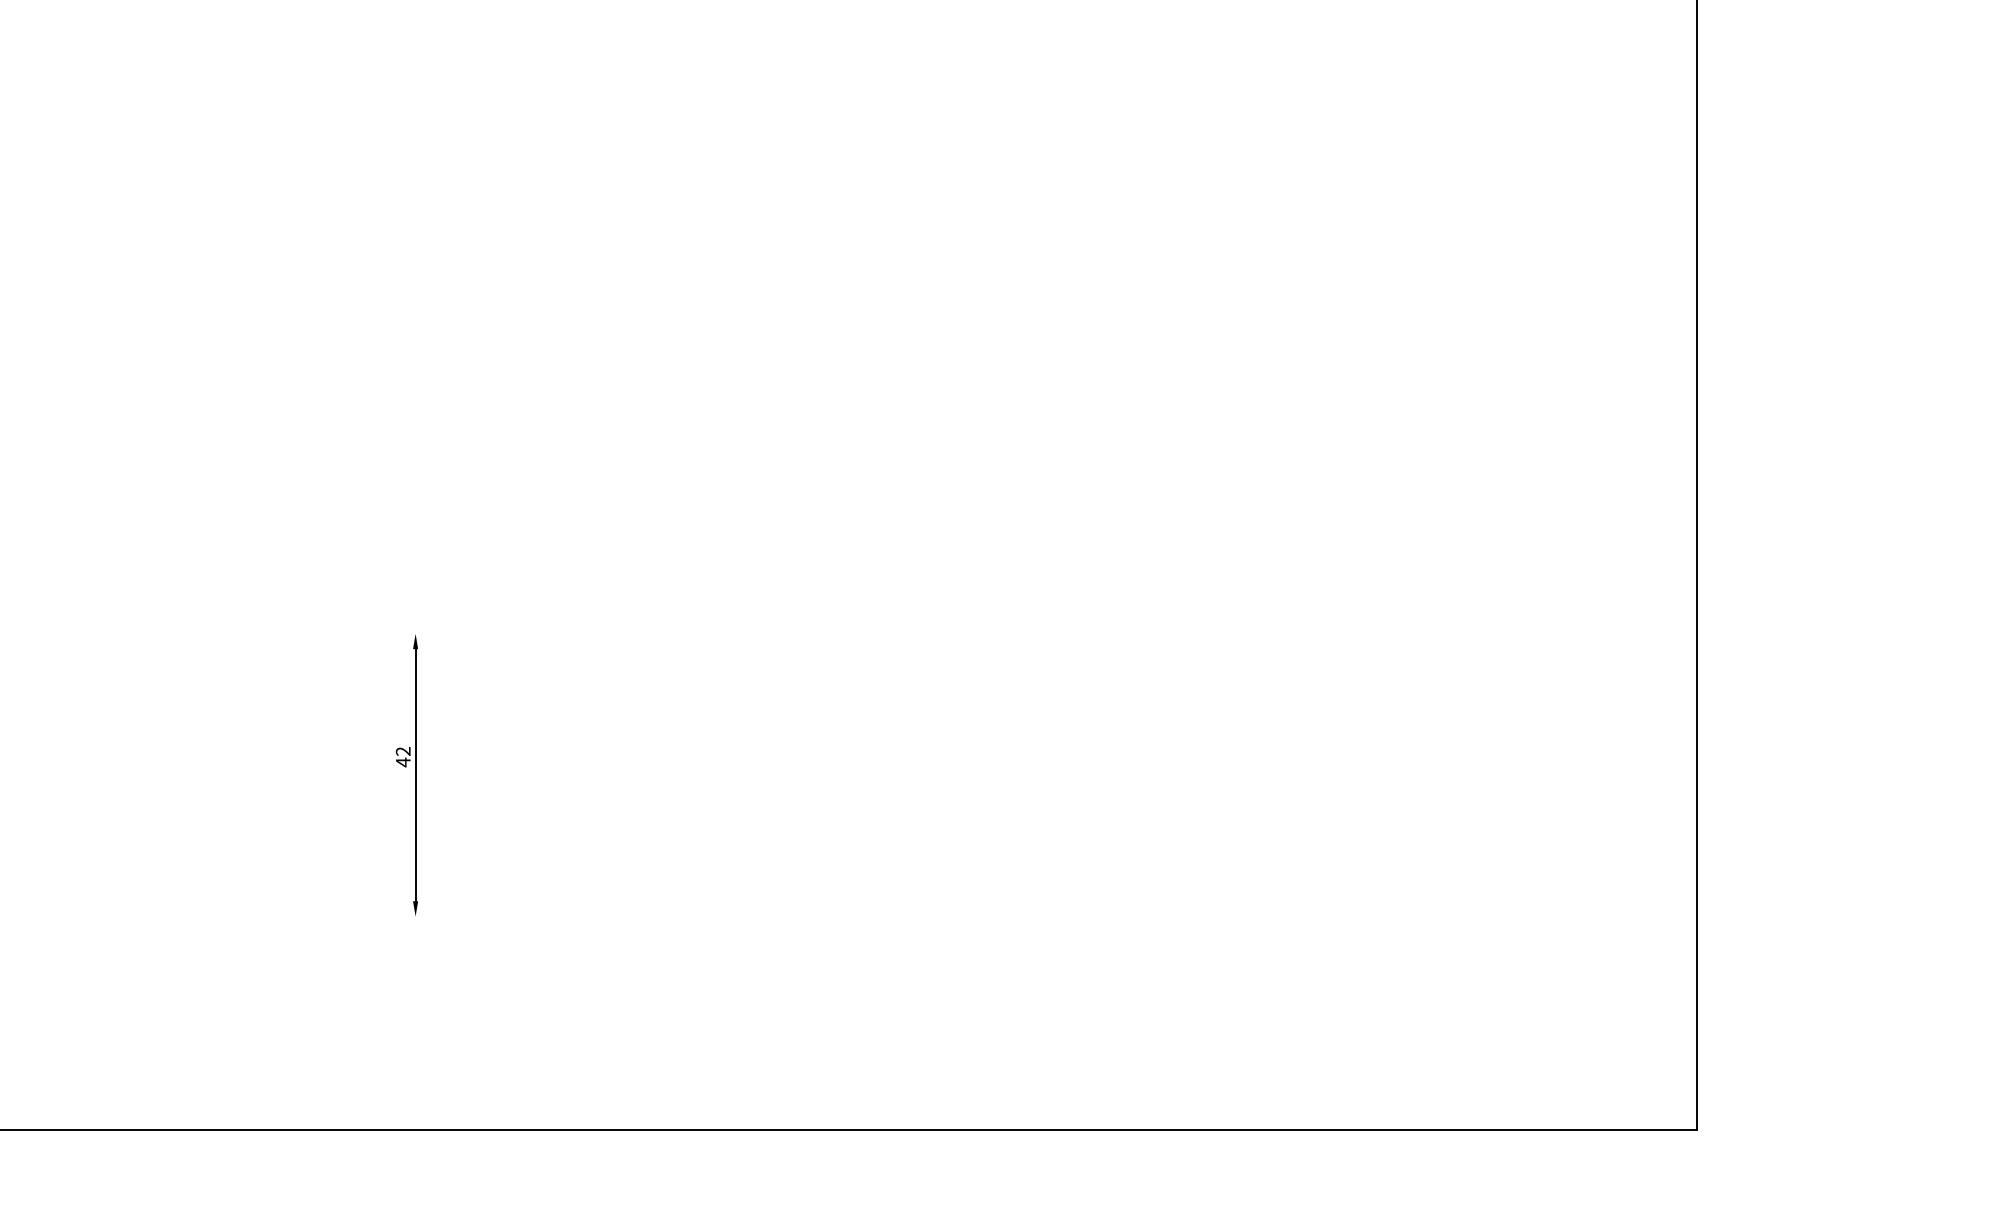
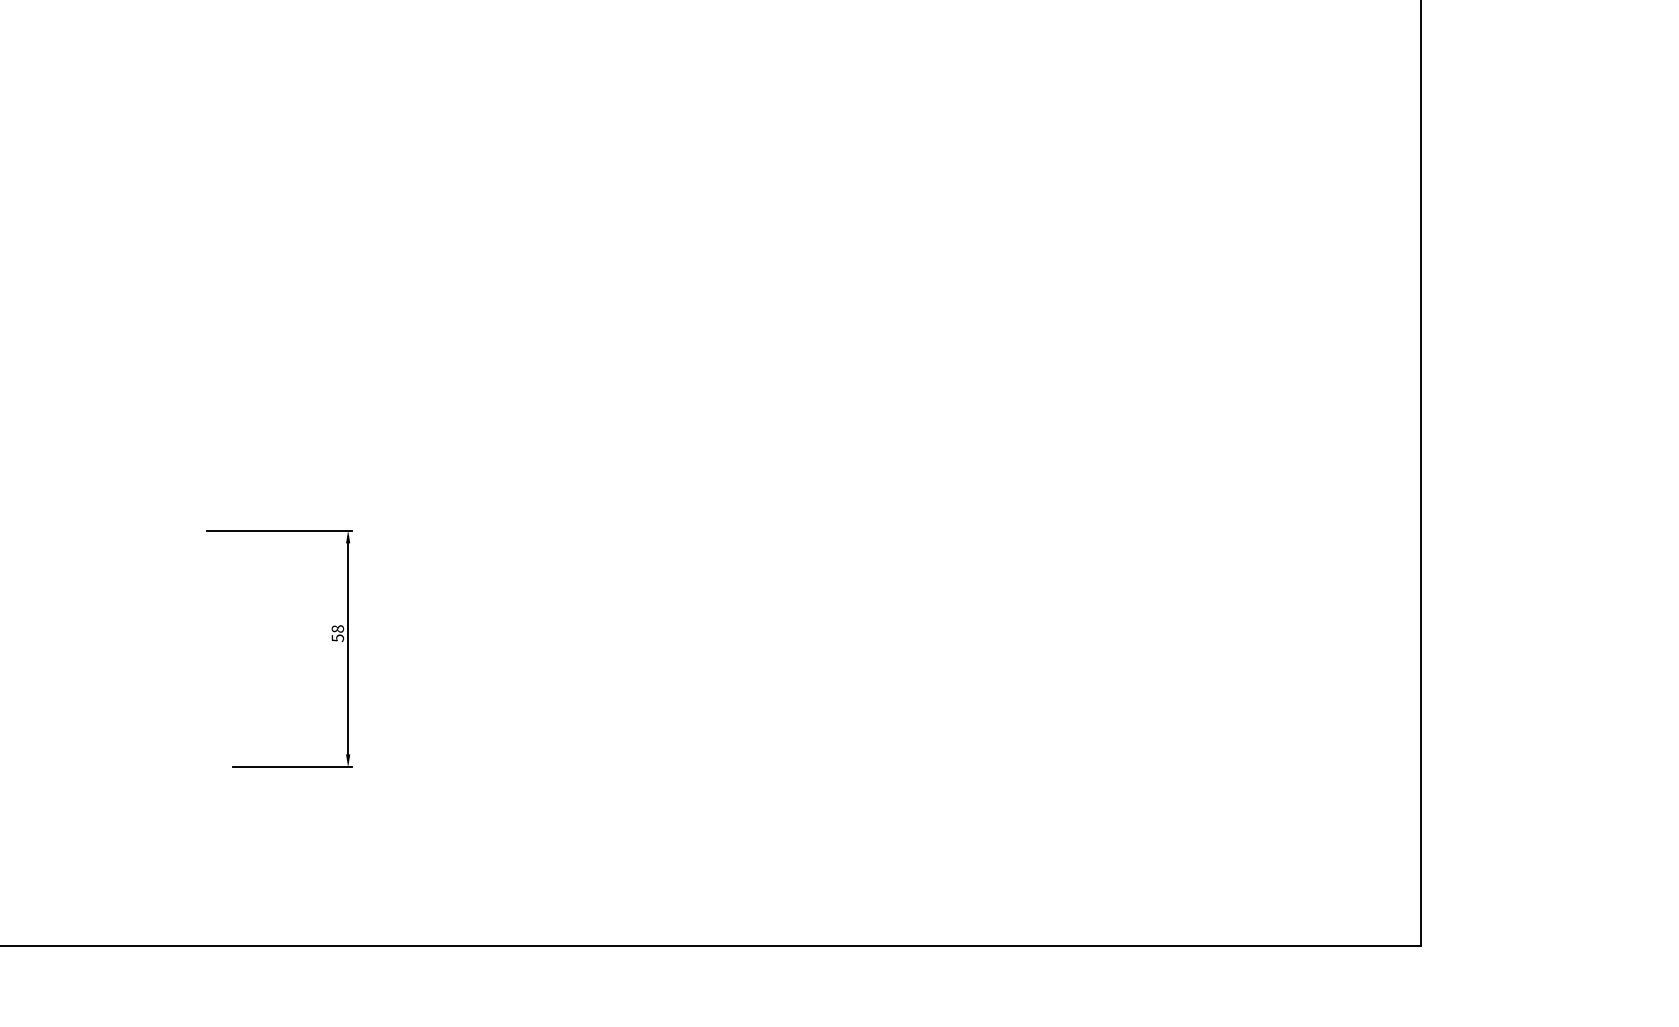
line: (333, 633) -> (279, 530), added
text: (402, 757) -> (337, 634), 42 -> 58
line: (349, 916) -> (292, 767), added

